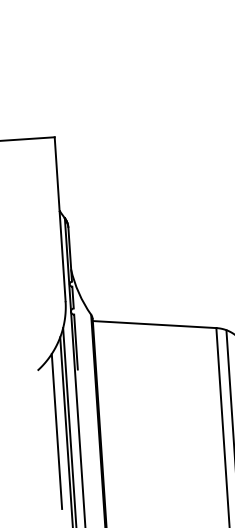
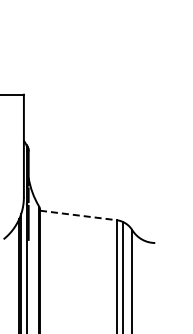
line: (154, 324) -> (78, 215), solid -> dashed
line: (57, 430) -> (13, 277), removed

